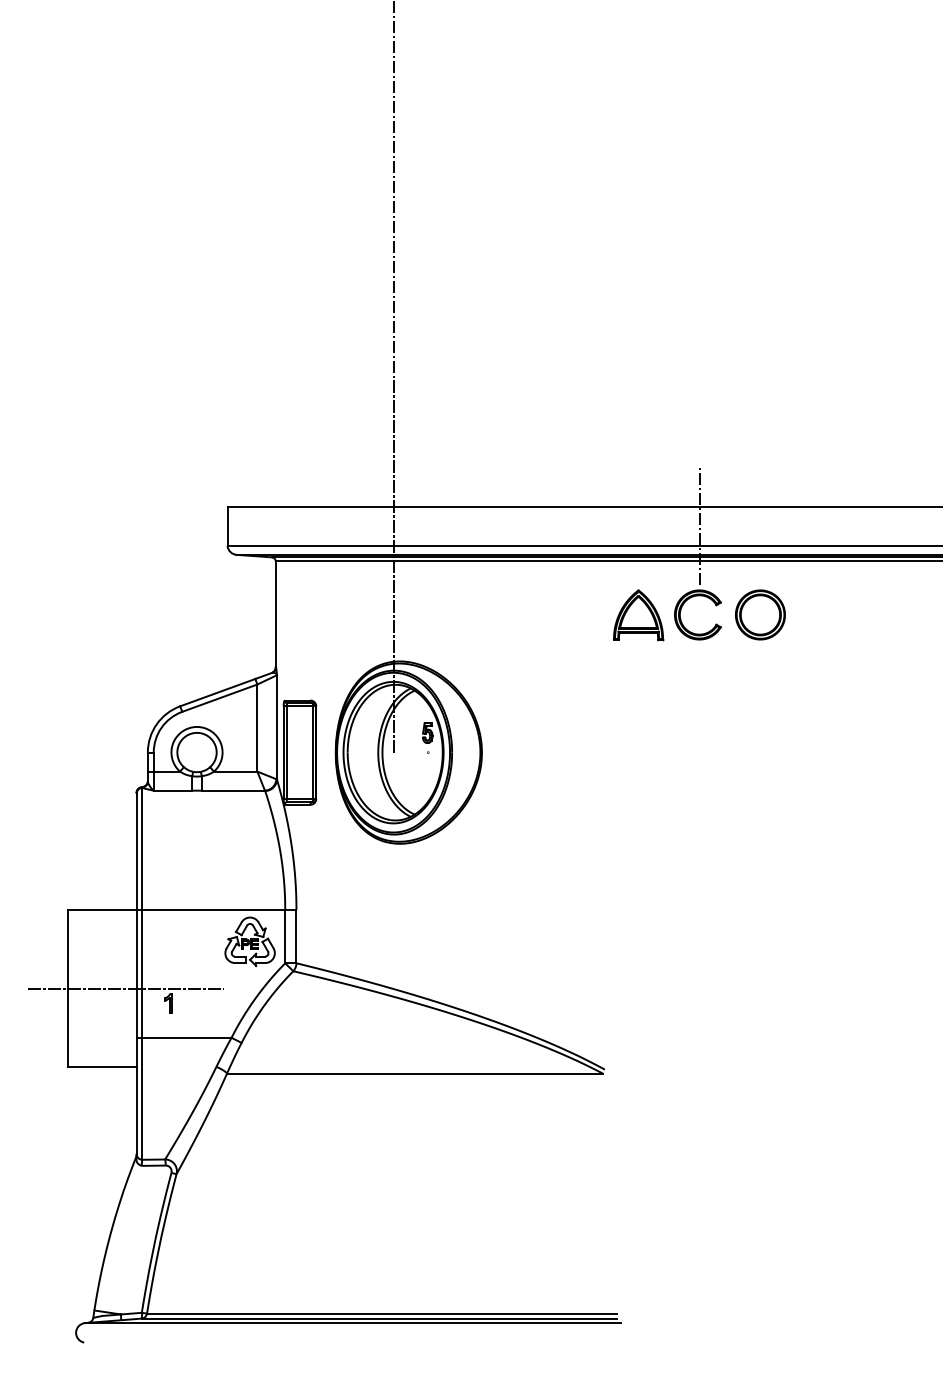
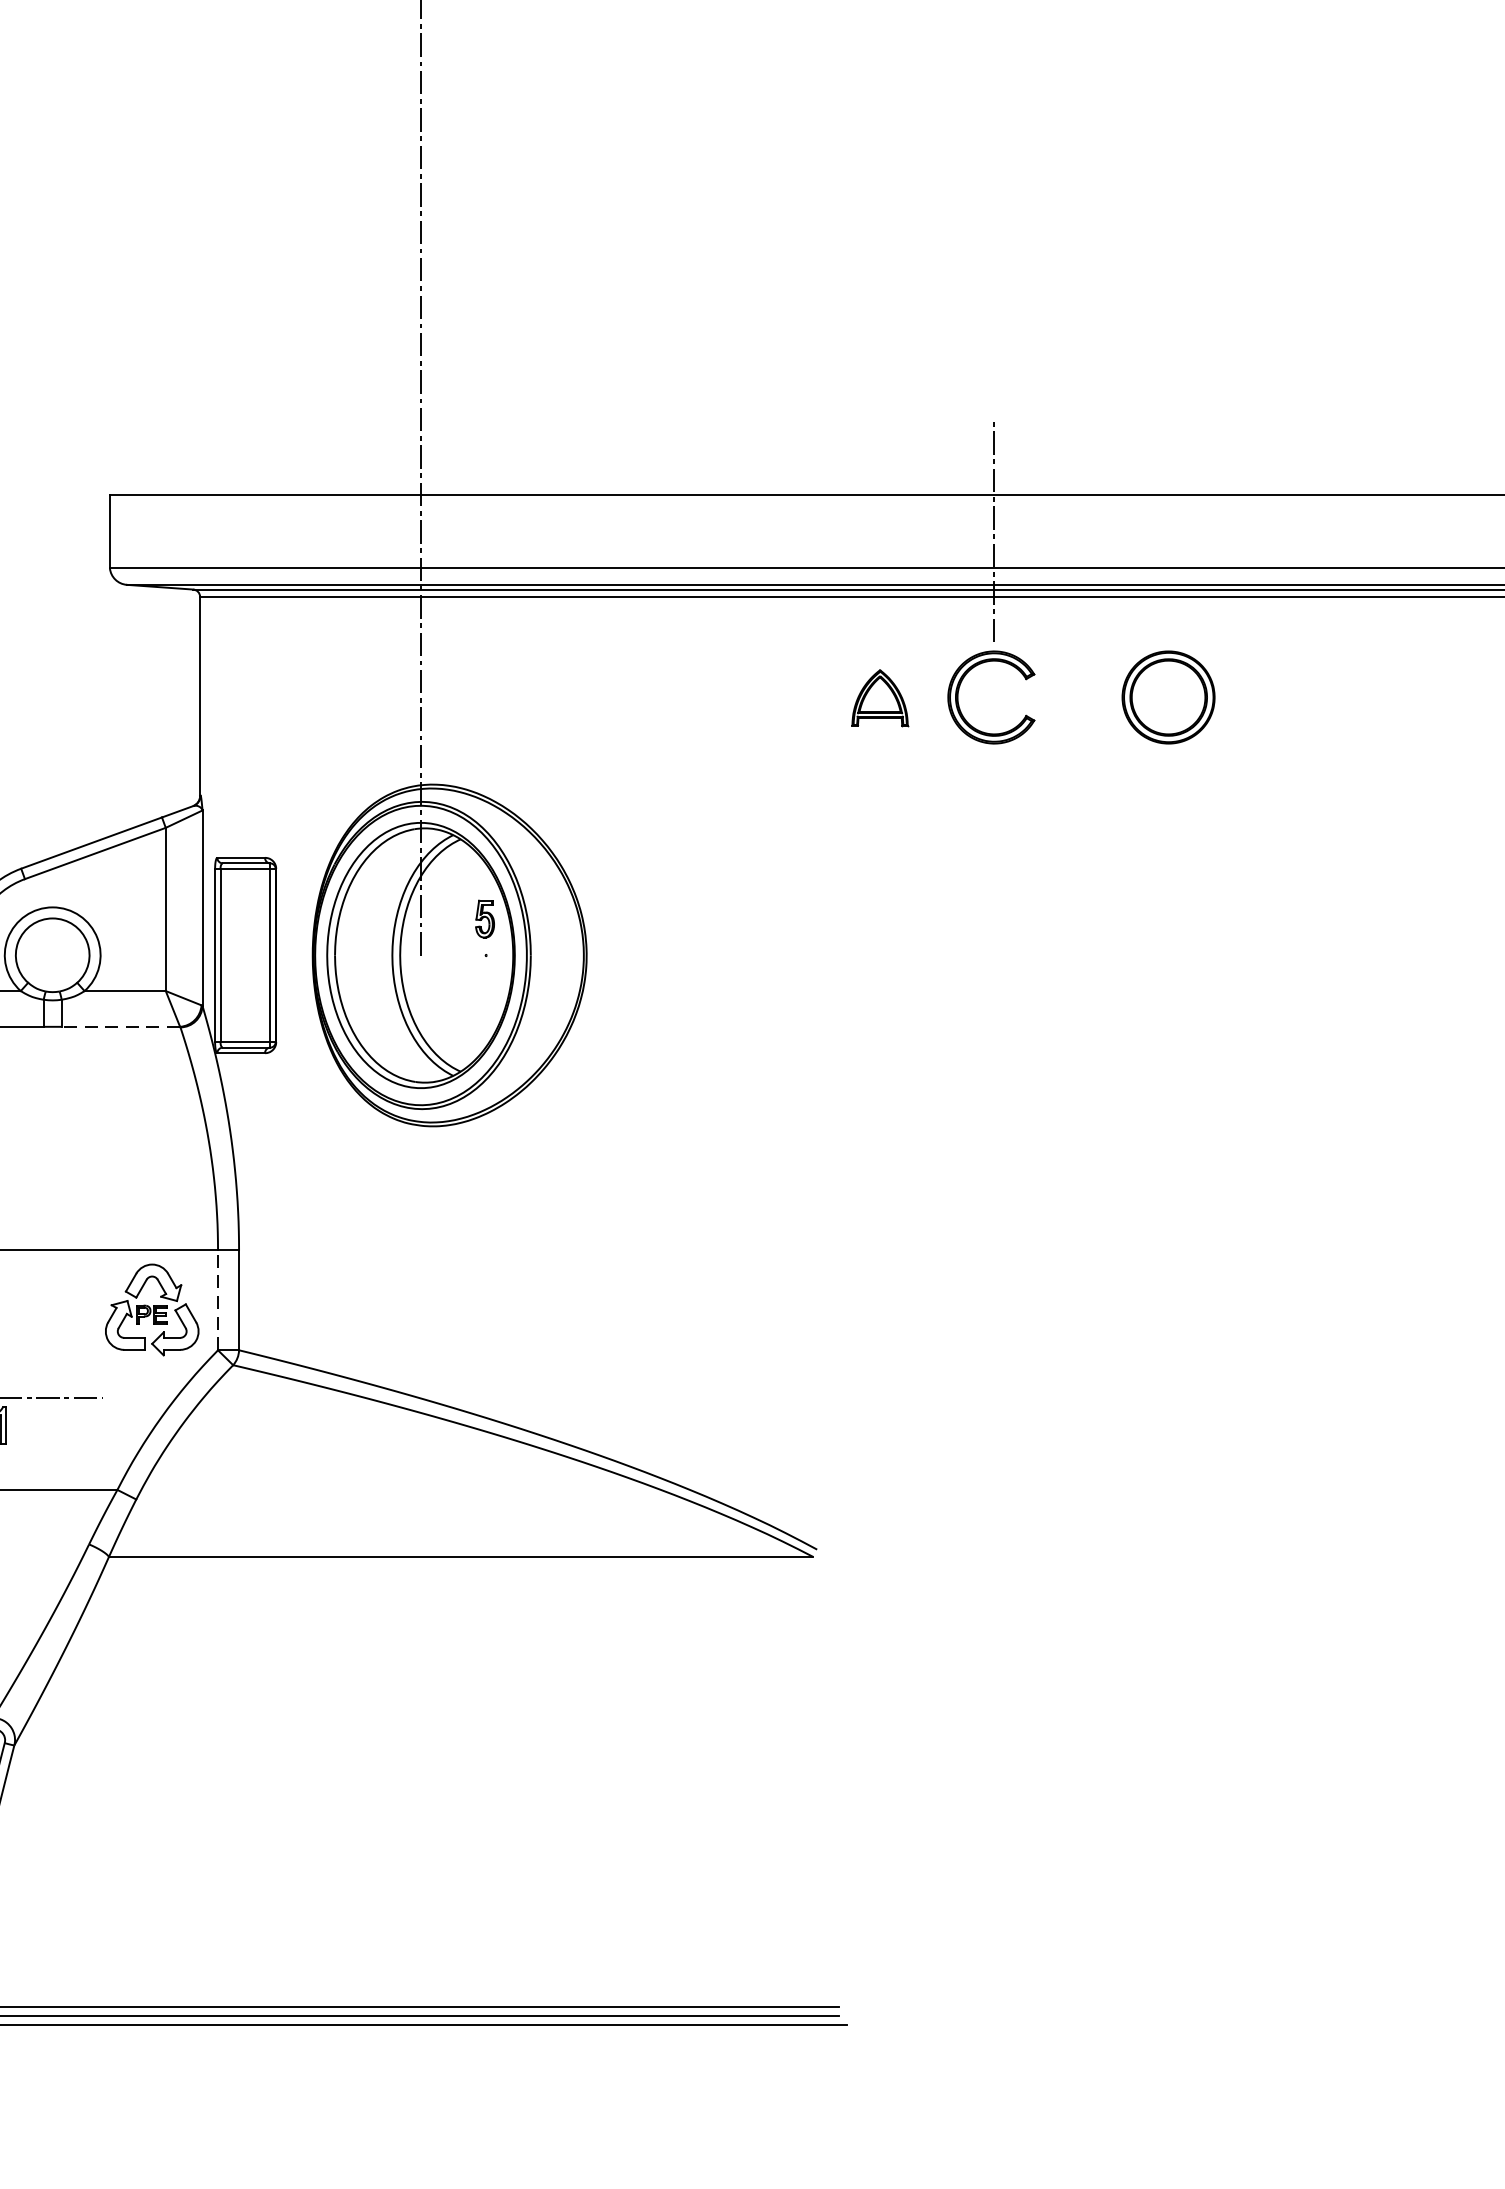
part: (760, 614) -> (1168, 696), moved
part: (638, 615) -> (880, 698), size x0.6
line: (233, 790) -> (121, 1026), solid -> dashed
line: (285, 936) -> (218, 1300), solid -> dashed

